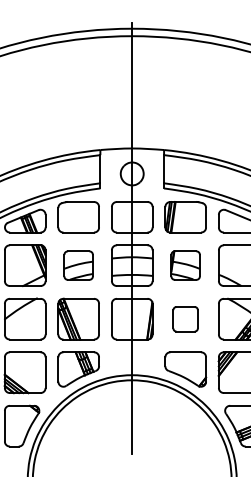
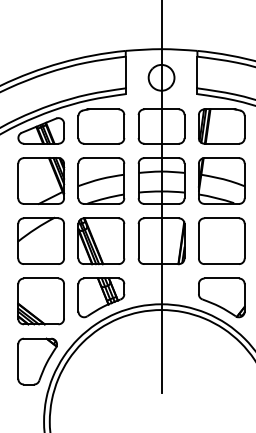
part: (78, 265) -> (101, 180), size x1.43
part: (185, 265) -> (221, 180), size x1.43
part: (185, 319) -> (221, 241), size x1.67

